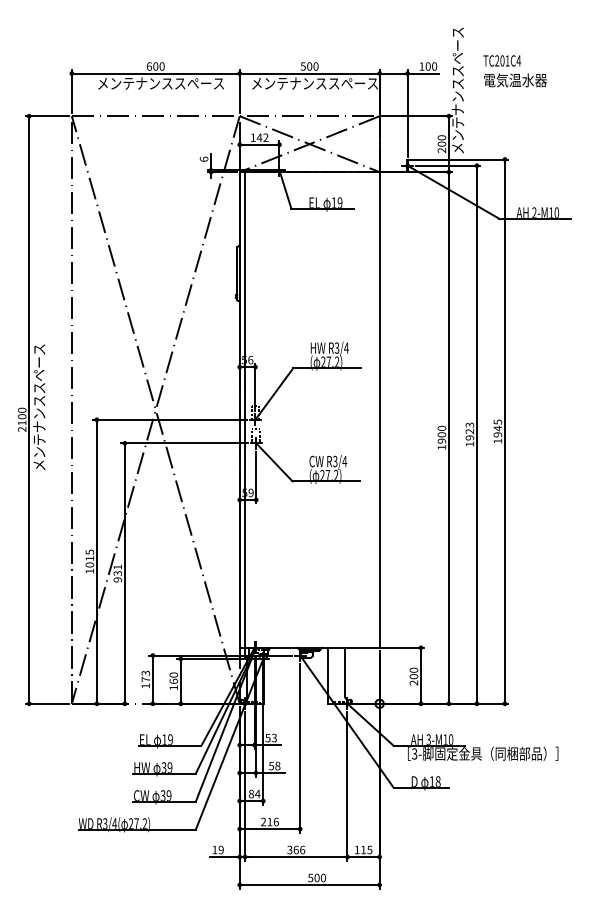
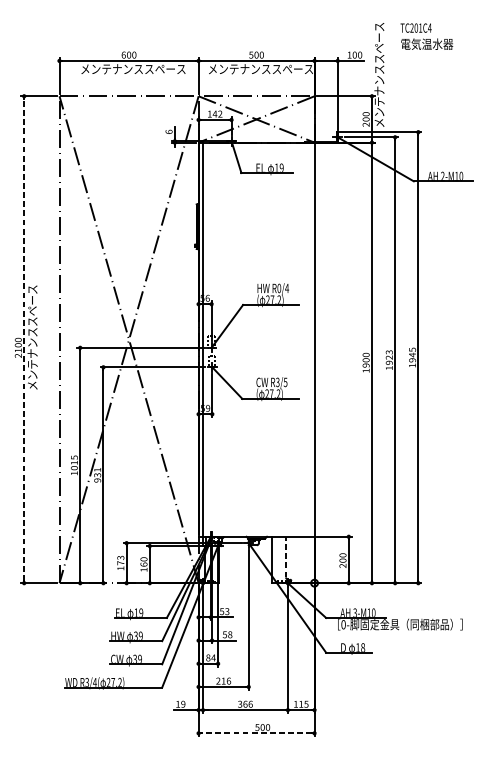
text: (514, 71) -> (426, 36), moved
text: (336, 347) -> (278, 287), R3/4 -> R0/4
line: (29, 409) -> (24, 339), solid -> dashed
text: (344, 461) -> (285, 382), R3/4 -> R3/5
line: (345, 671) -> (286, 556), solid -> dashed
text: (414, 753) -> (343, 624), 3- -> 0-
line: (309, 885) -> (256, 733), solid -> dashed

